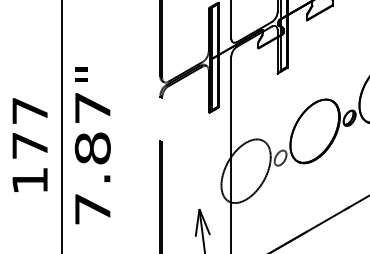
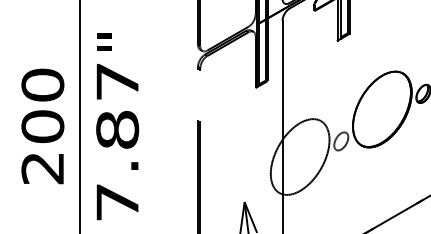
text: (30, 145) -> (43, 126), 177 -> 200

